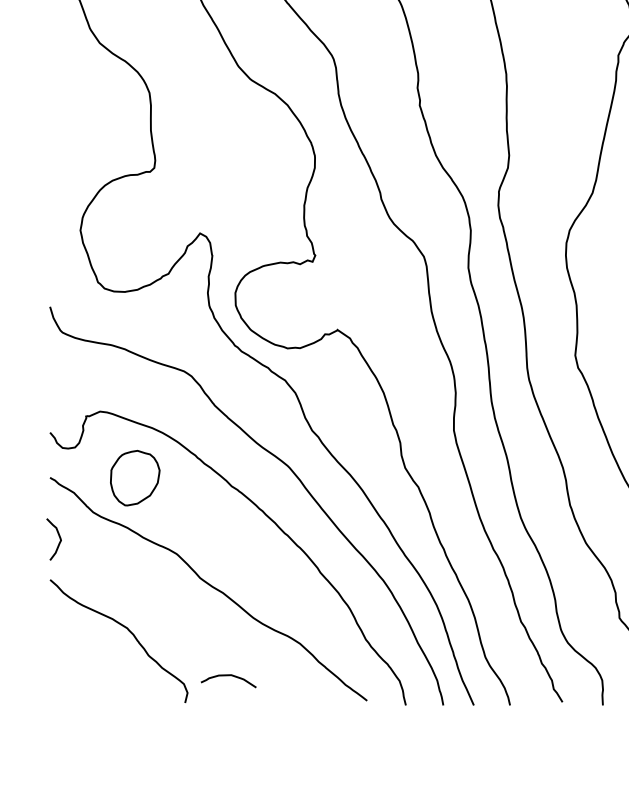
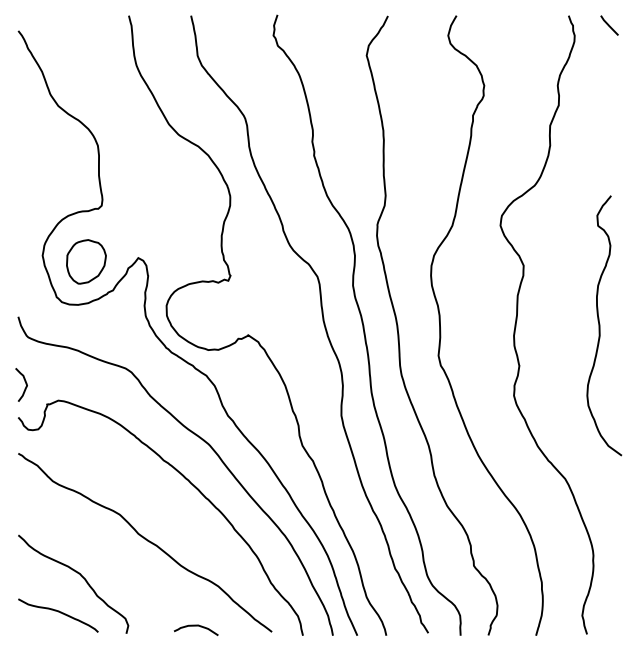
part: (135, 477) -> (86, 261), moved
curve: (59, 538) -> (25, 384), moved
curve: (227, 676) -> (195, 626), moved
curve: (102, 677) -> (60, 613), added

